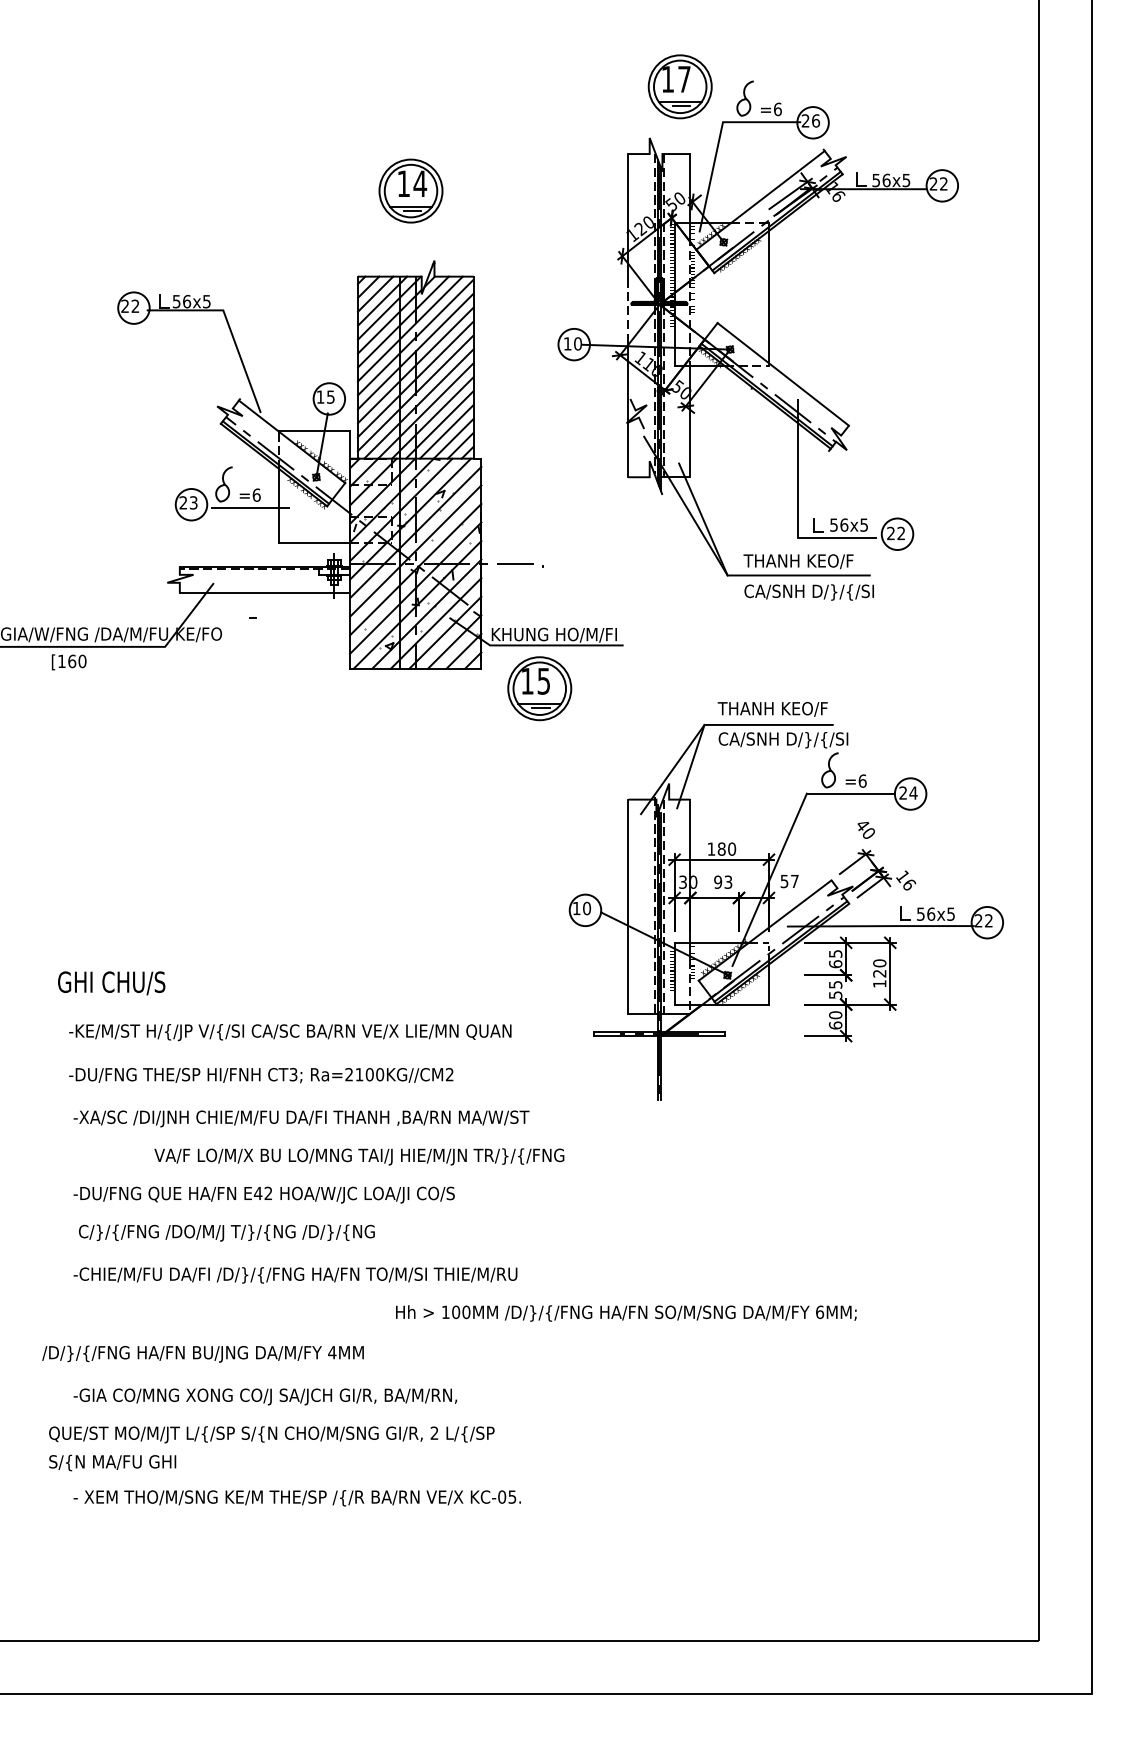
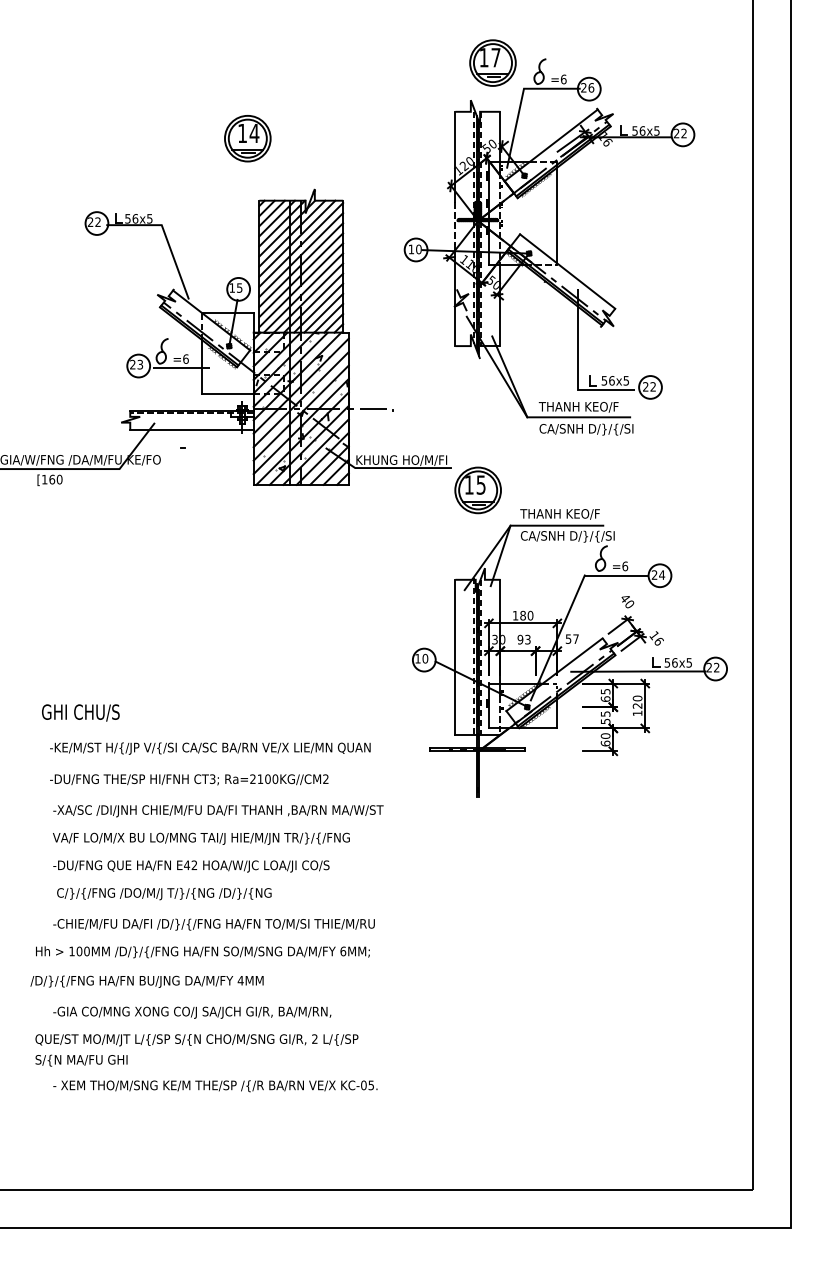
part: (410, 190) -> (247, 138), moved
part: (538, 688) -> (477, 490), moved
text: (359, 1156) -> (201, 838), moved
text: (625, 1313) -> (202, 952), moved

